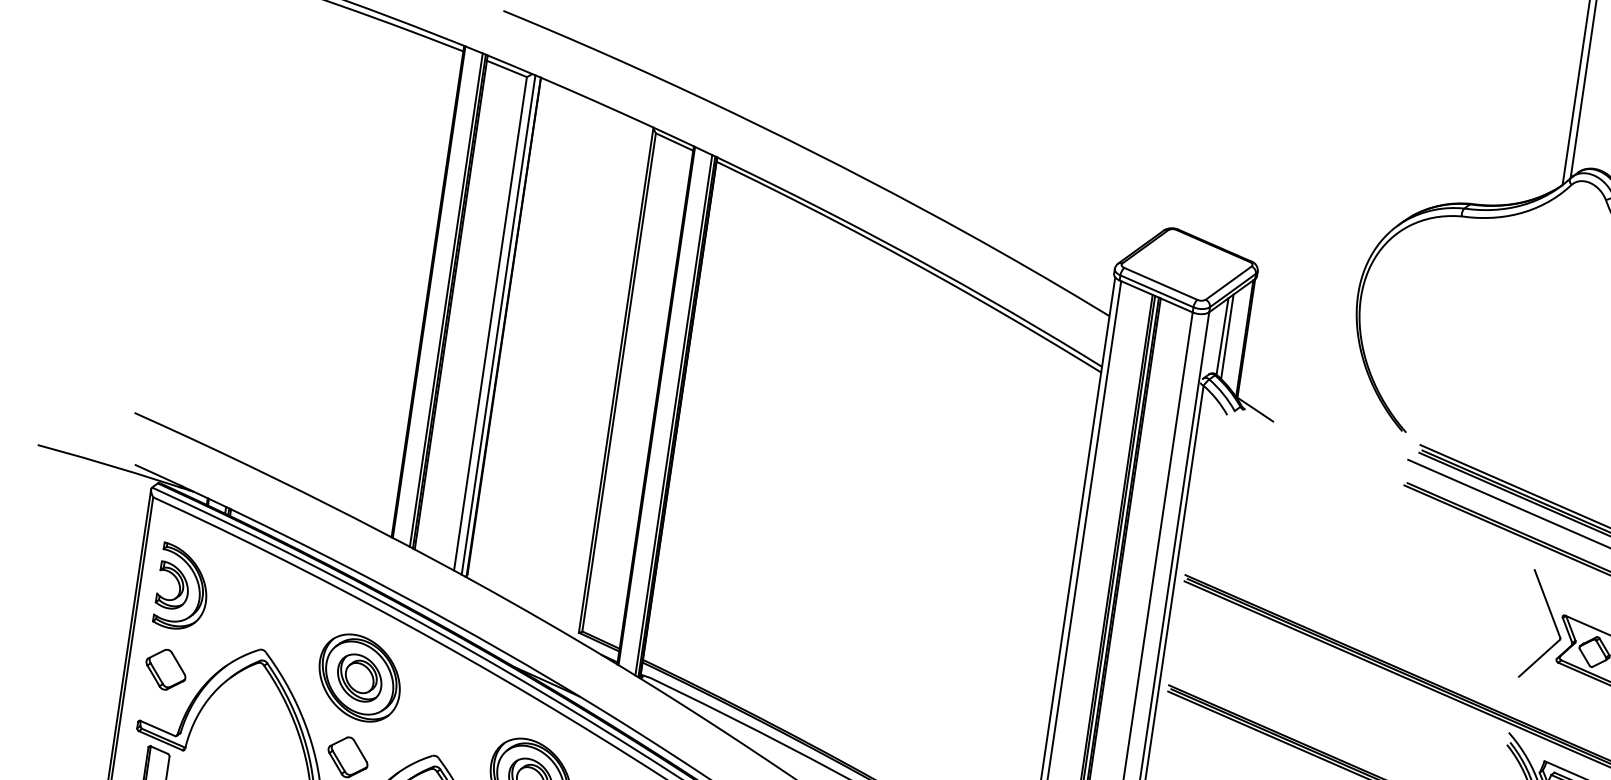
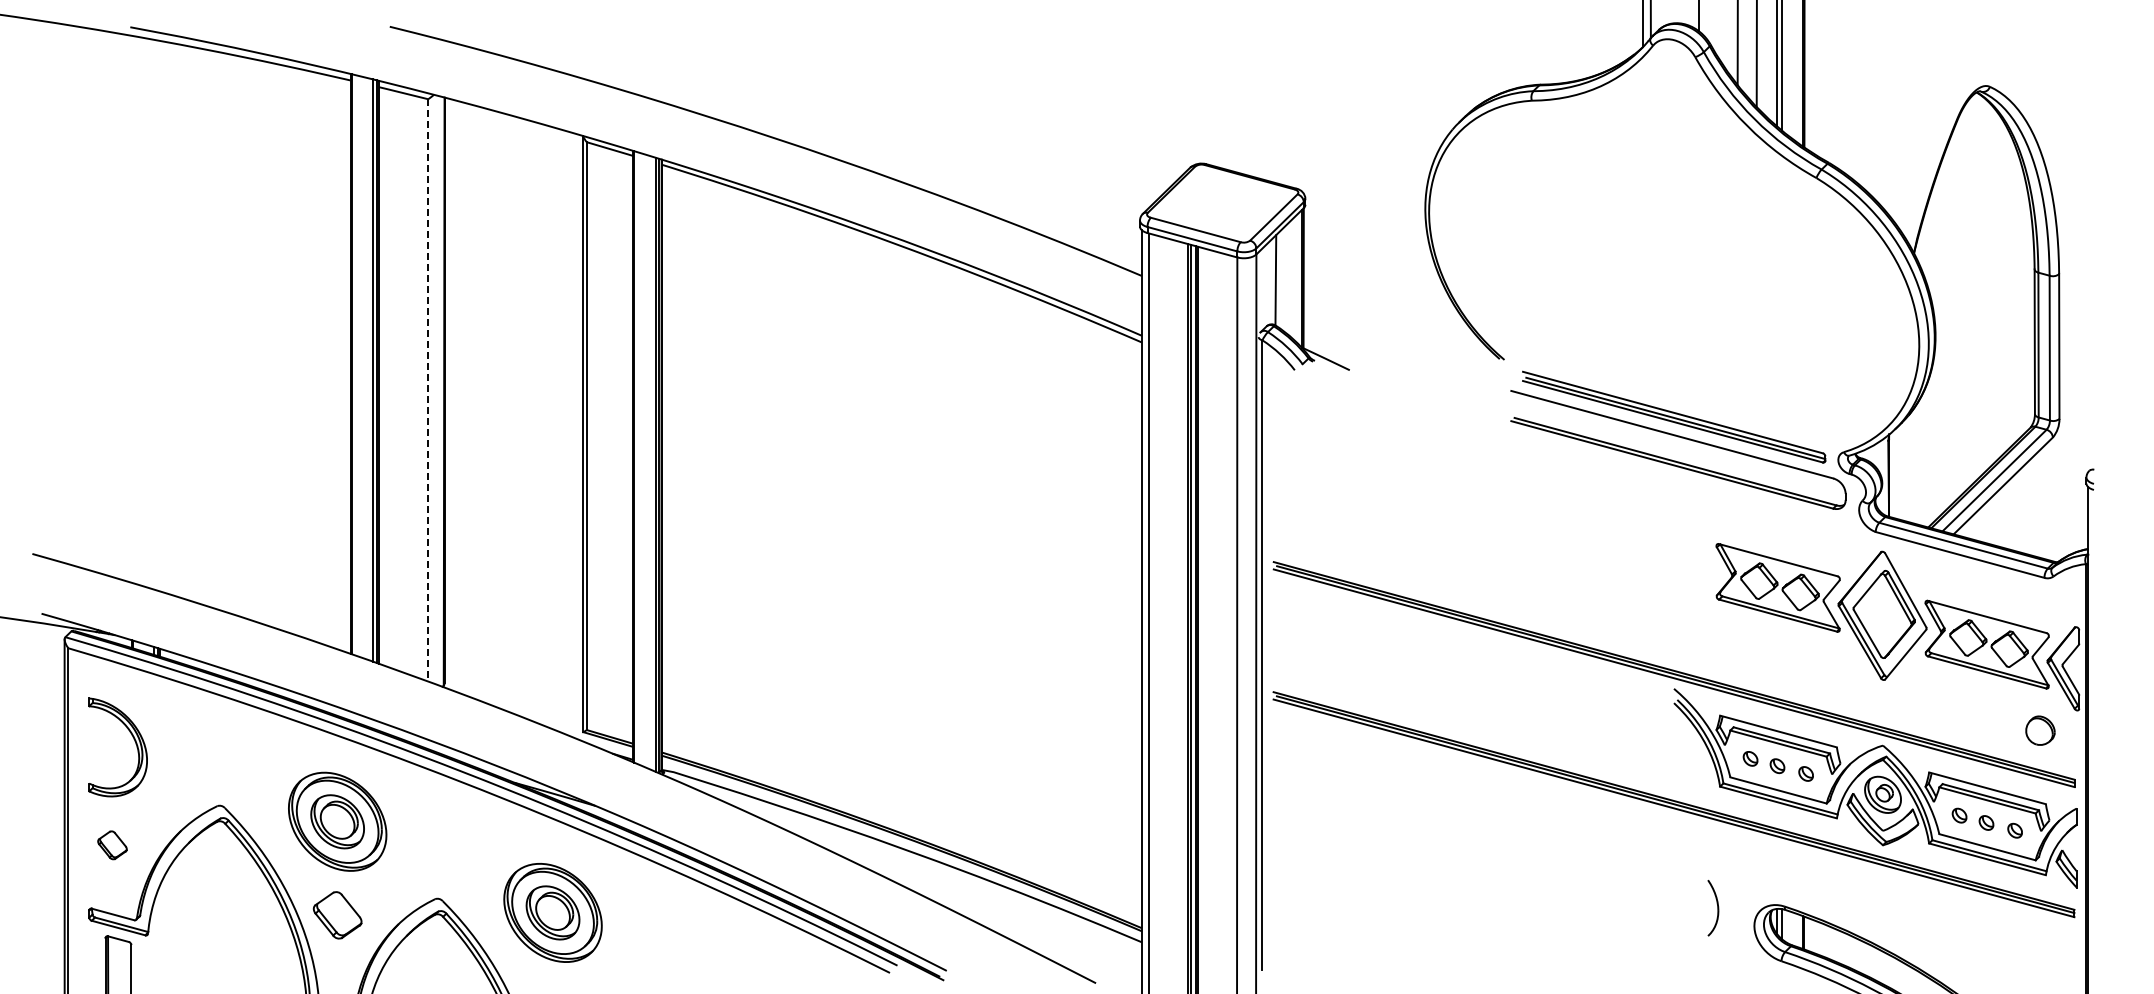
line: (490, 323) -> (428, 390), solid -> dashed
line: (498, 325) -> (437, 390), removed
line: (1227, 336) -> (1281, 279), removed
part: (178, 584) -> (112, 744), removed
part: (1553, 621) -> (1706, 553), removed
part: (165, 669) -> (112, 845), size x0.6

